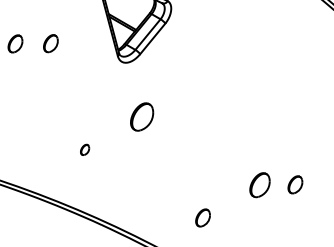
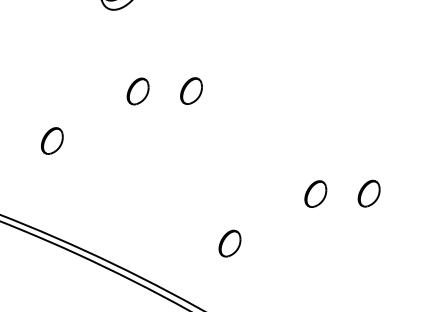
part: (141, 116) -> (137, 90), size x0.62
part: (177, 116) -> (191, 90), added
part: (84, 149) -> (51, 140), size x1.67
part: (259, 184) -> (315, 193), size x0.71

